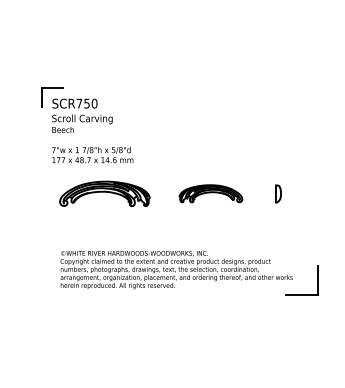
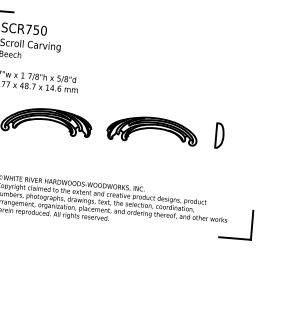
part: (210, 193) -> (152, 129), size x1.43
part: (278, 193) -> (219, 135), size x1.43

